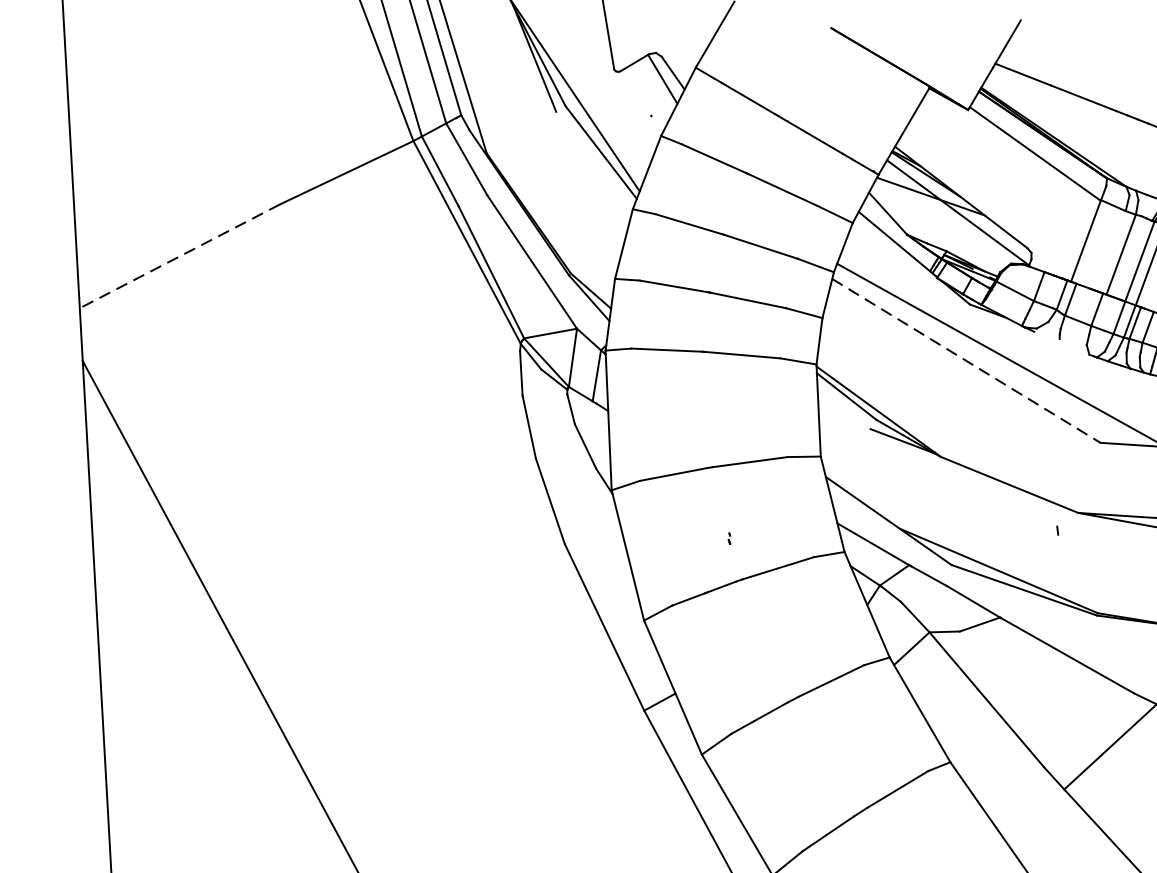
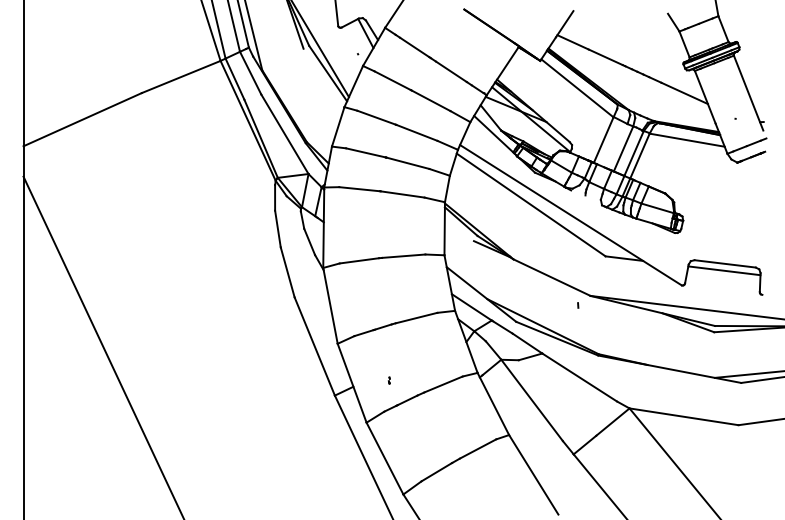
line: (179, 256) -> (82, 119), dashed -> solid
line: (966, 361) -> (531, 205), dashed -> solid
part: (727, 538) -> (388, 380), moved

